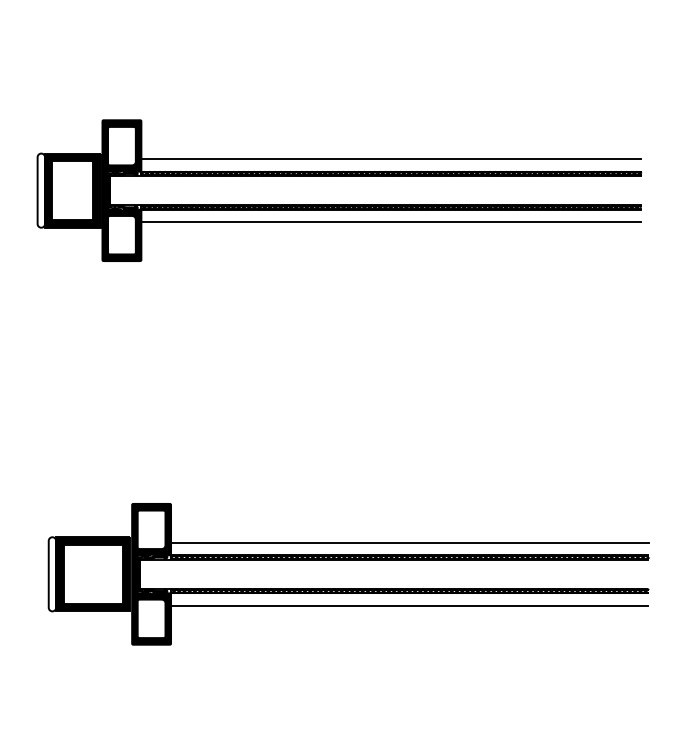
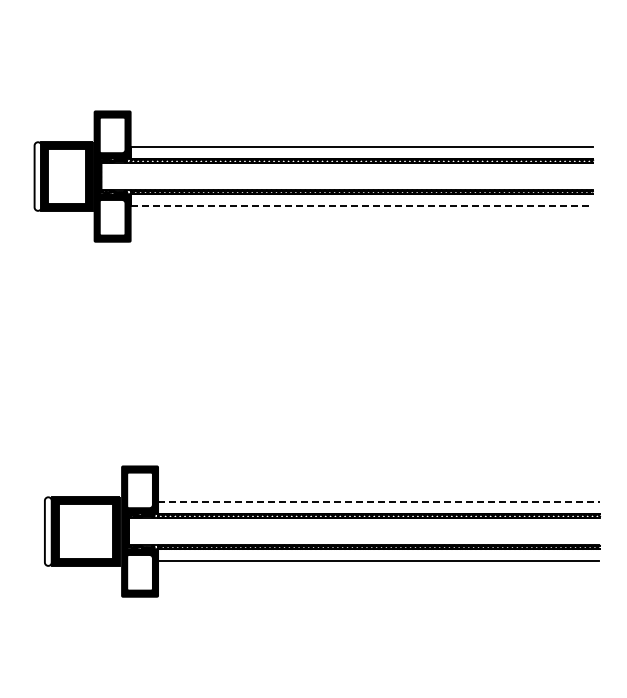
line: (391, 221) -> (362, 205), solid -> dashed
line: (410, 542) -> (379, 502), solid -> dashed

